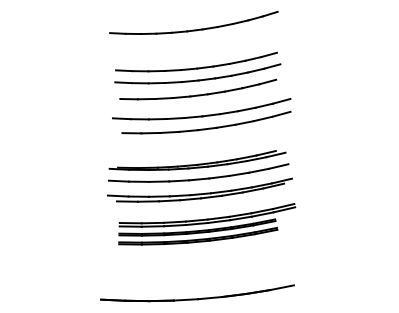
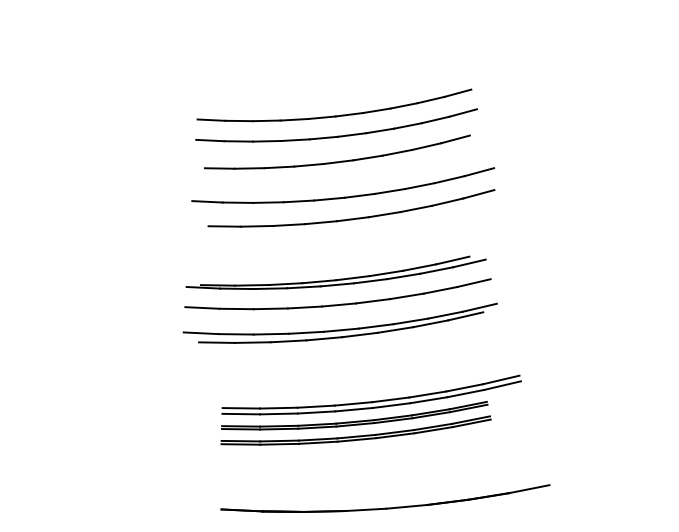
part: (193, 29) -> (329, 50), removed
part: (207, 224) -> (371, 410), moved
part: (197, 293) -> (385, 498), moved

